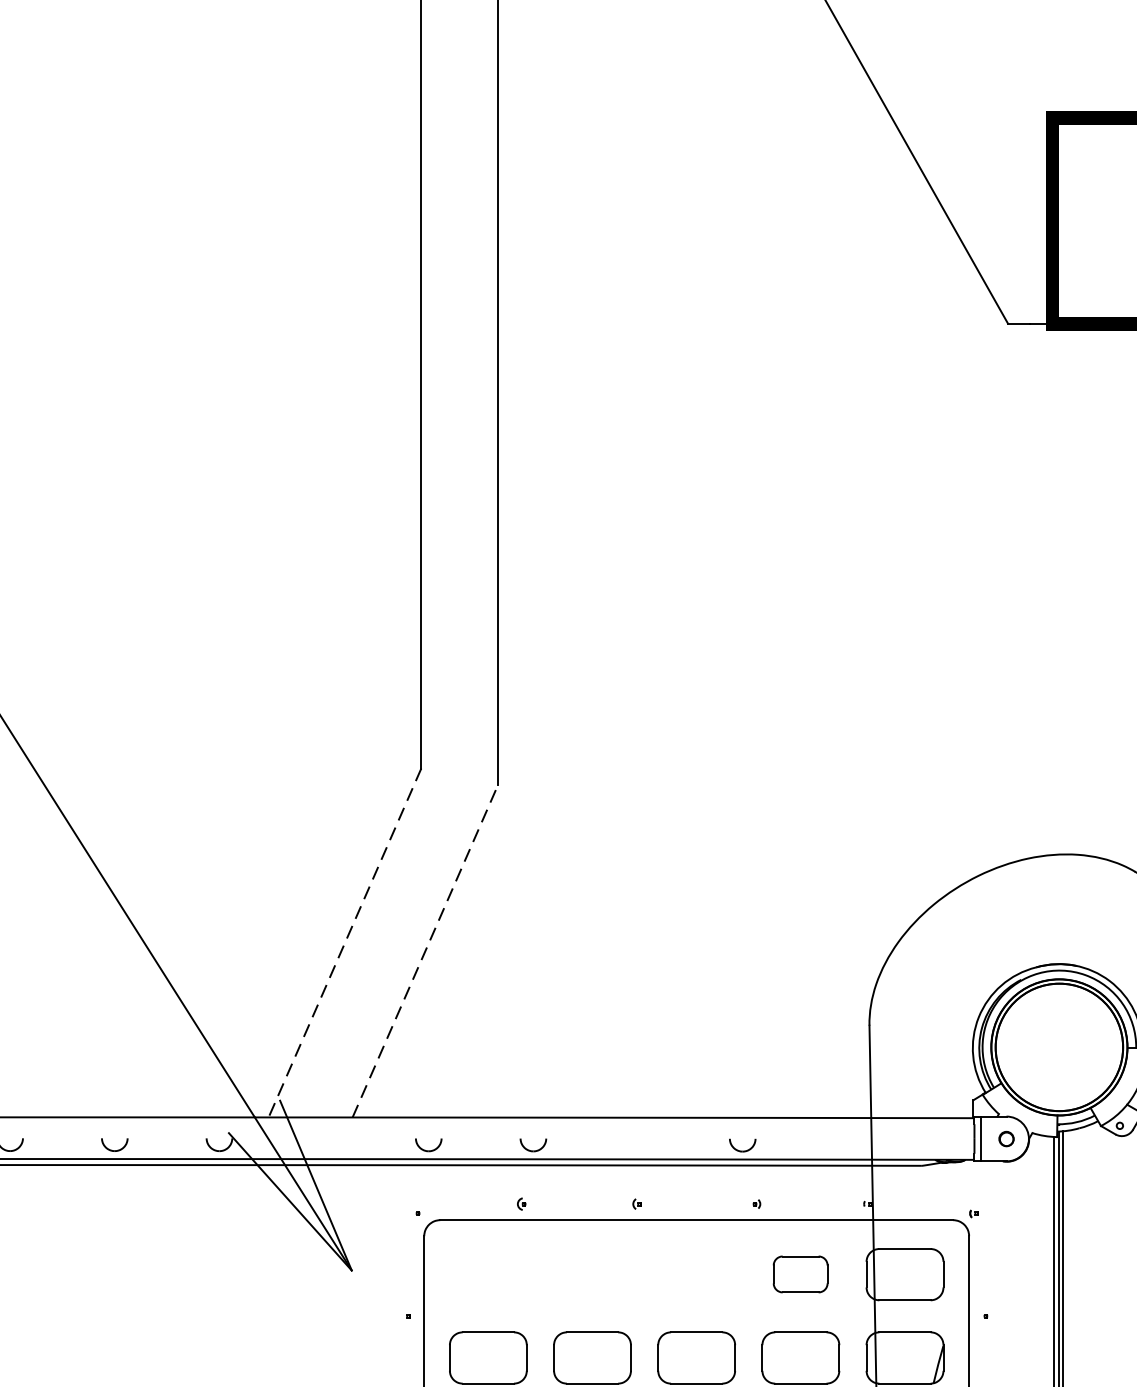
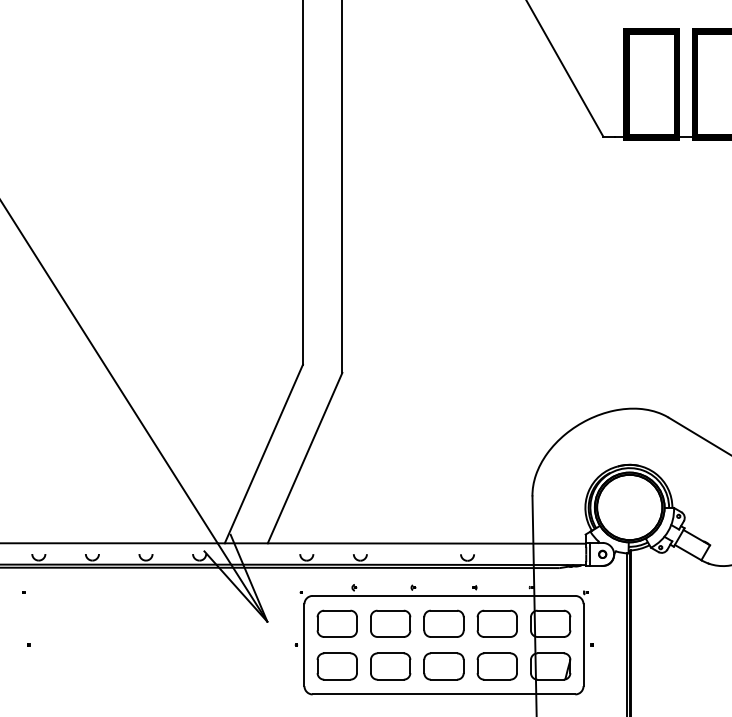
line: (344, 943) -> (263, 454), dashed -> solid
line: (426, 949) -> (305, 457), dashed -> solid
part: (486, 1273) -> (336, 623), added
part: (592, 1273) -> (390, 623), added
part: (695, 1273) -> (443, 623), added
part: (799, 1273) -> (496, 623), size x1.43

